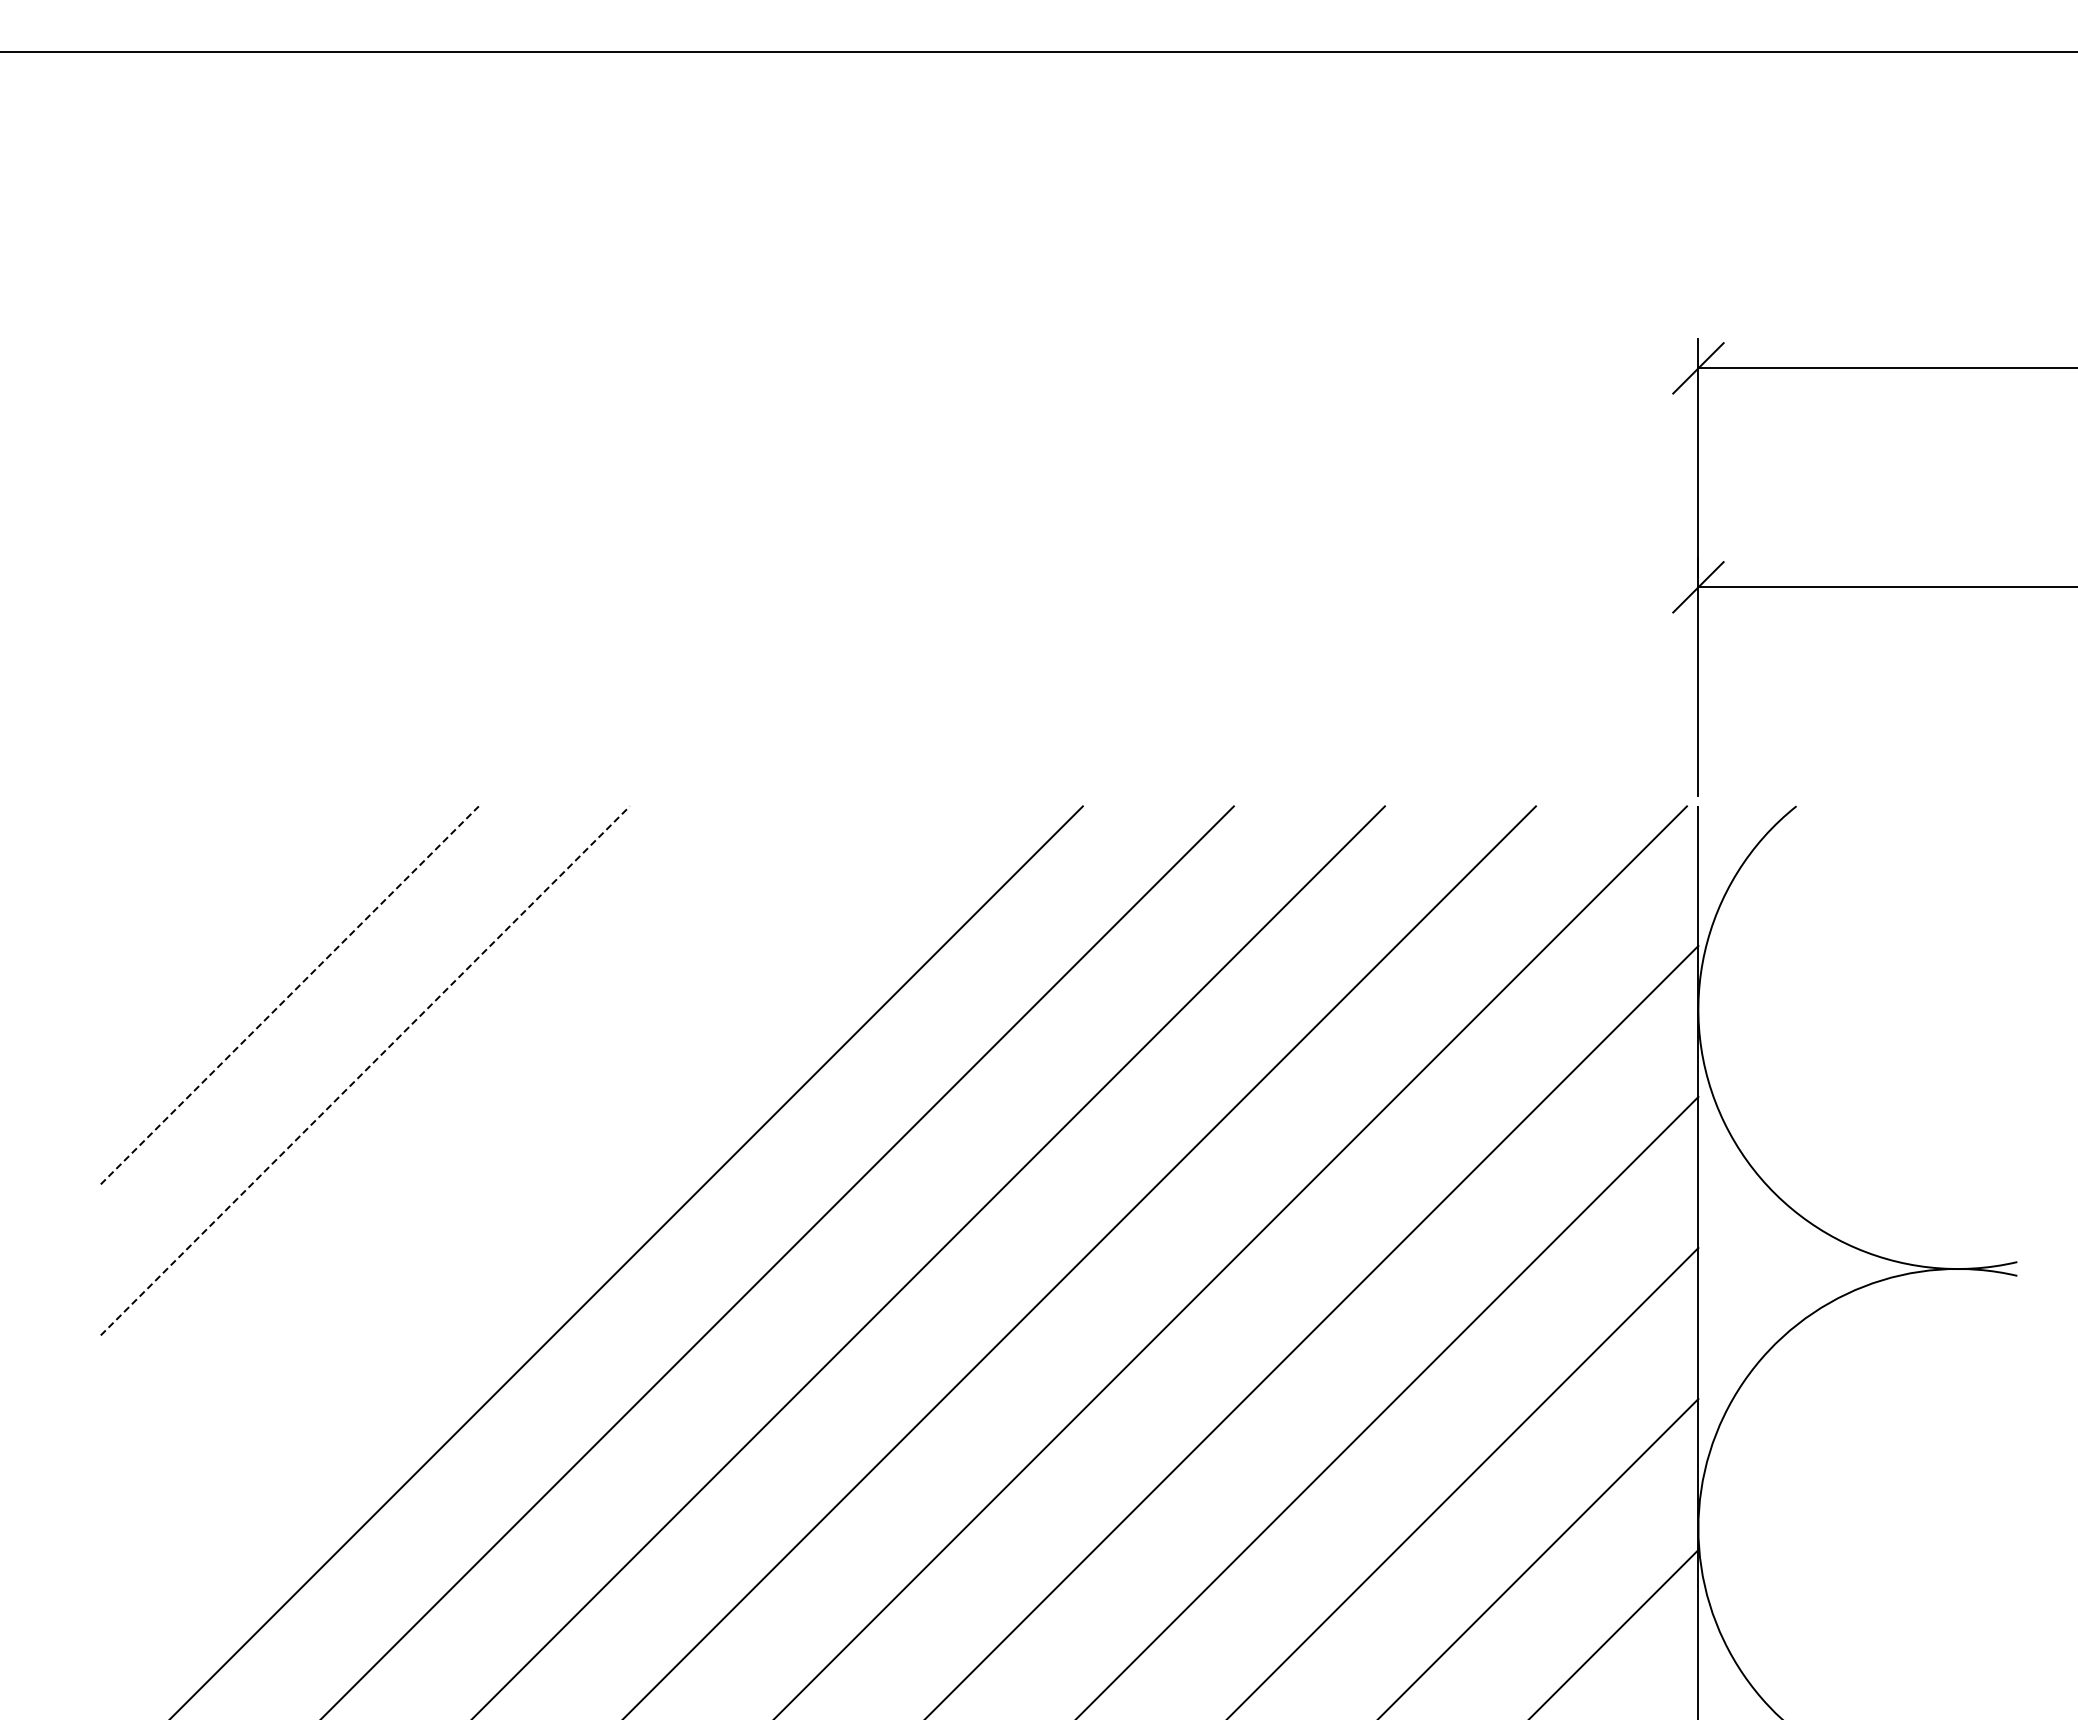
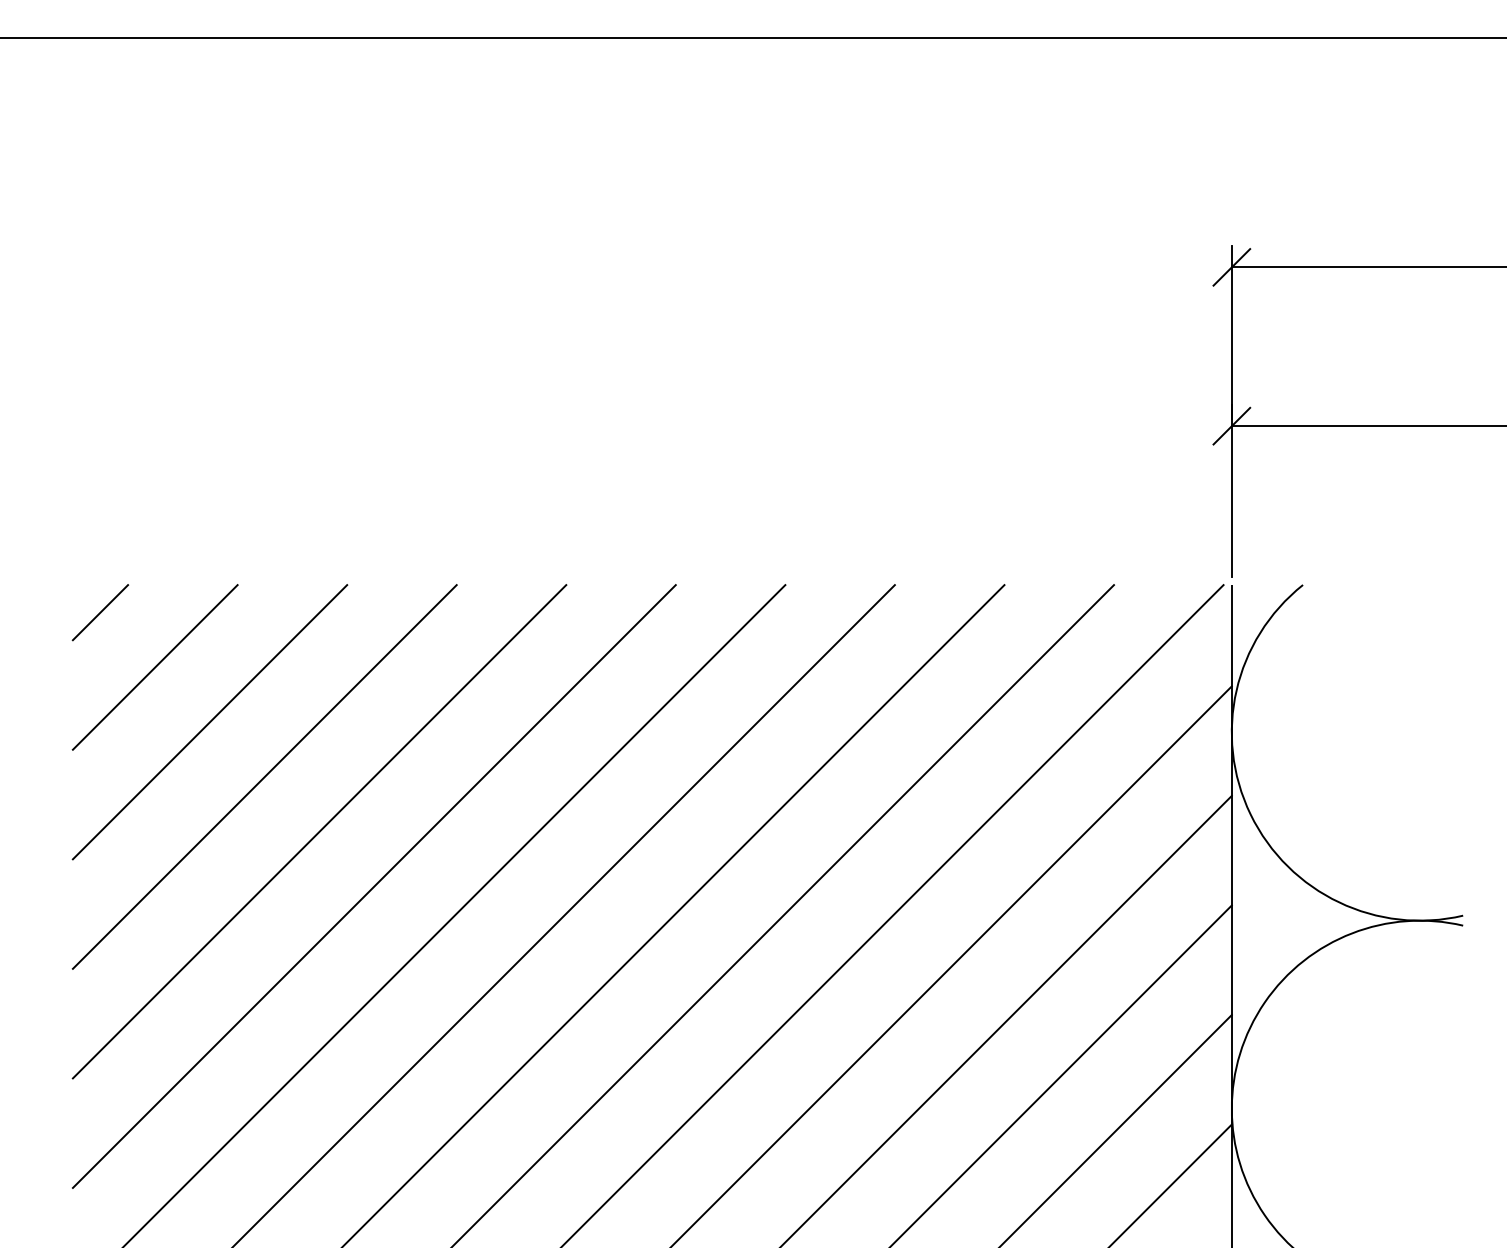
line: (138, 844) -> (100, 612), added
line: (213, 919) -> (154, 667), added
line: (290, 995) -> (210, 722), dashed -> solid
line: (365, 1070) -> (264, 776), dashed -> solid
line: (440, 1146) -> (319, 831), added
line: (515, 1221) -> (373, 886), added

